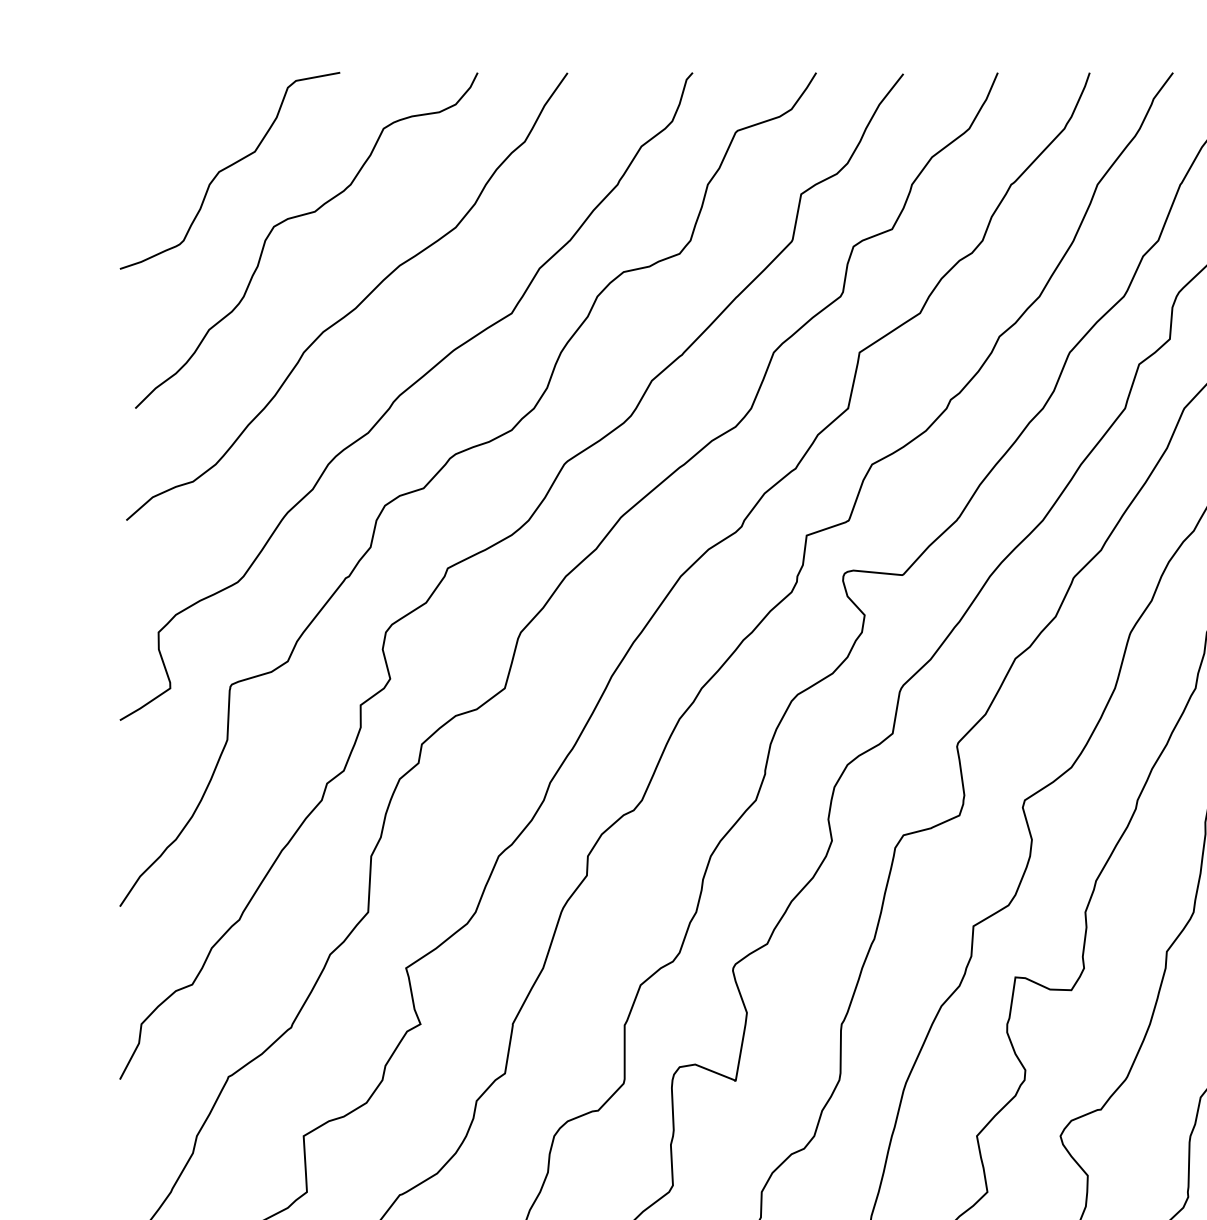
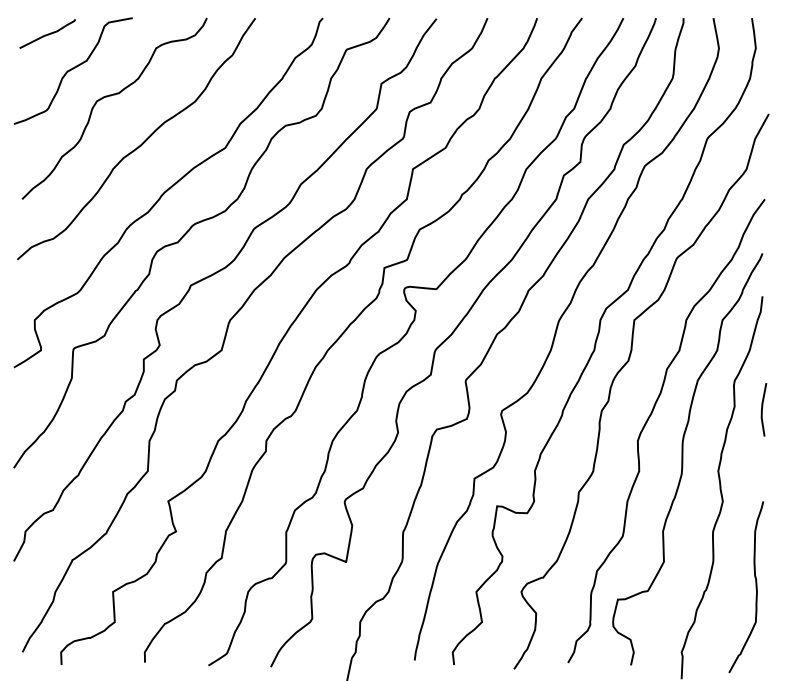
curve: (182, 101) -> (47, 33), added

